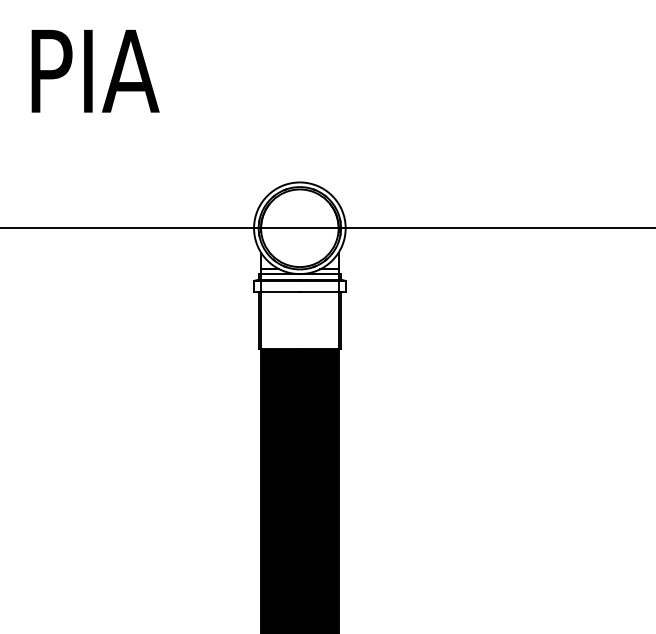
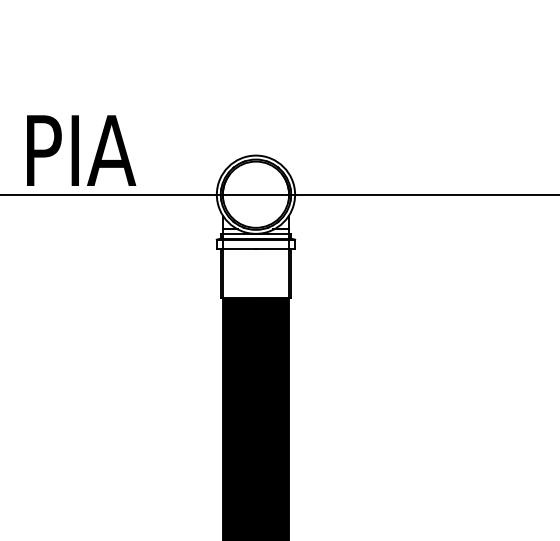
text: (95, 71) -> (81, 150), moved

